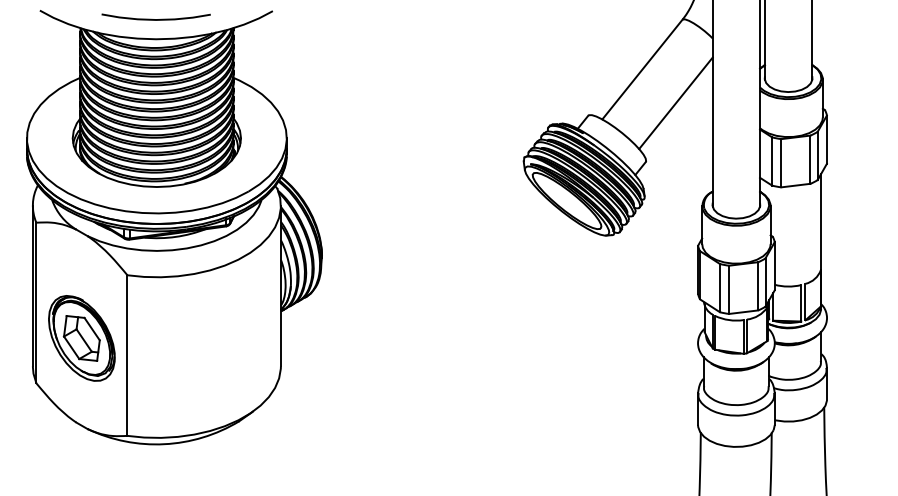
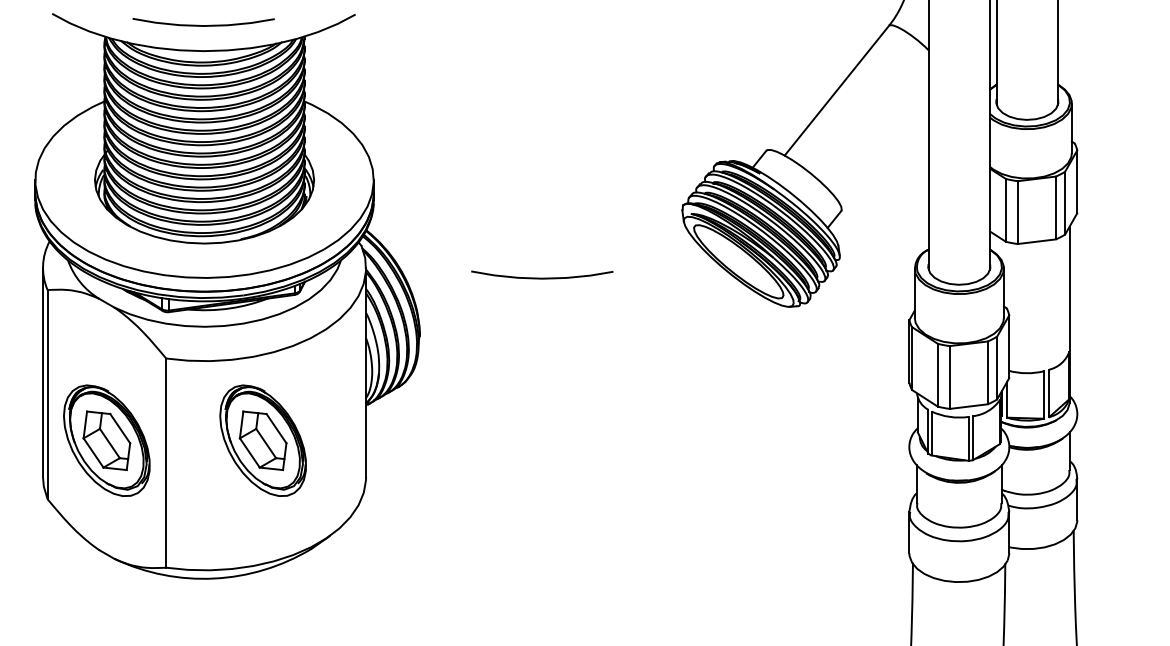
line: (675, 103) -> (879, 134), removed
curve: (415, 213) -> (541, 278), added
part: (201, 338) -> (262, 440), added

